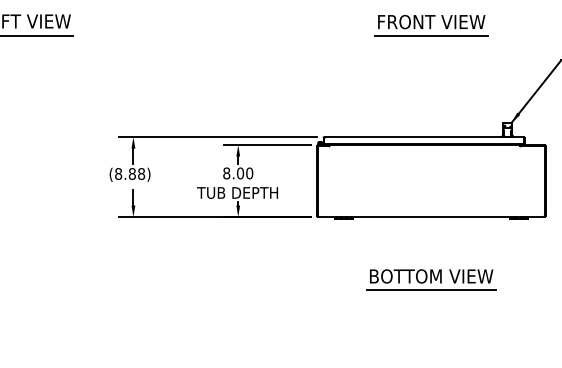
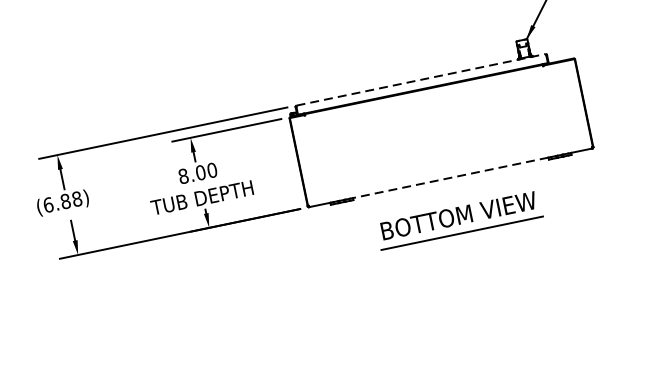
line: (424, 137) -> (421, 80), solid -> dashed
text: (118, 173) -> (48, 204), (8.88) -> (6.88)
line: (430, 217) -> (449, 178), solid -> dashed
part: (431, 279) -> (459, 219), moved

